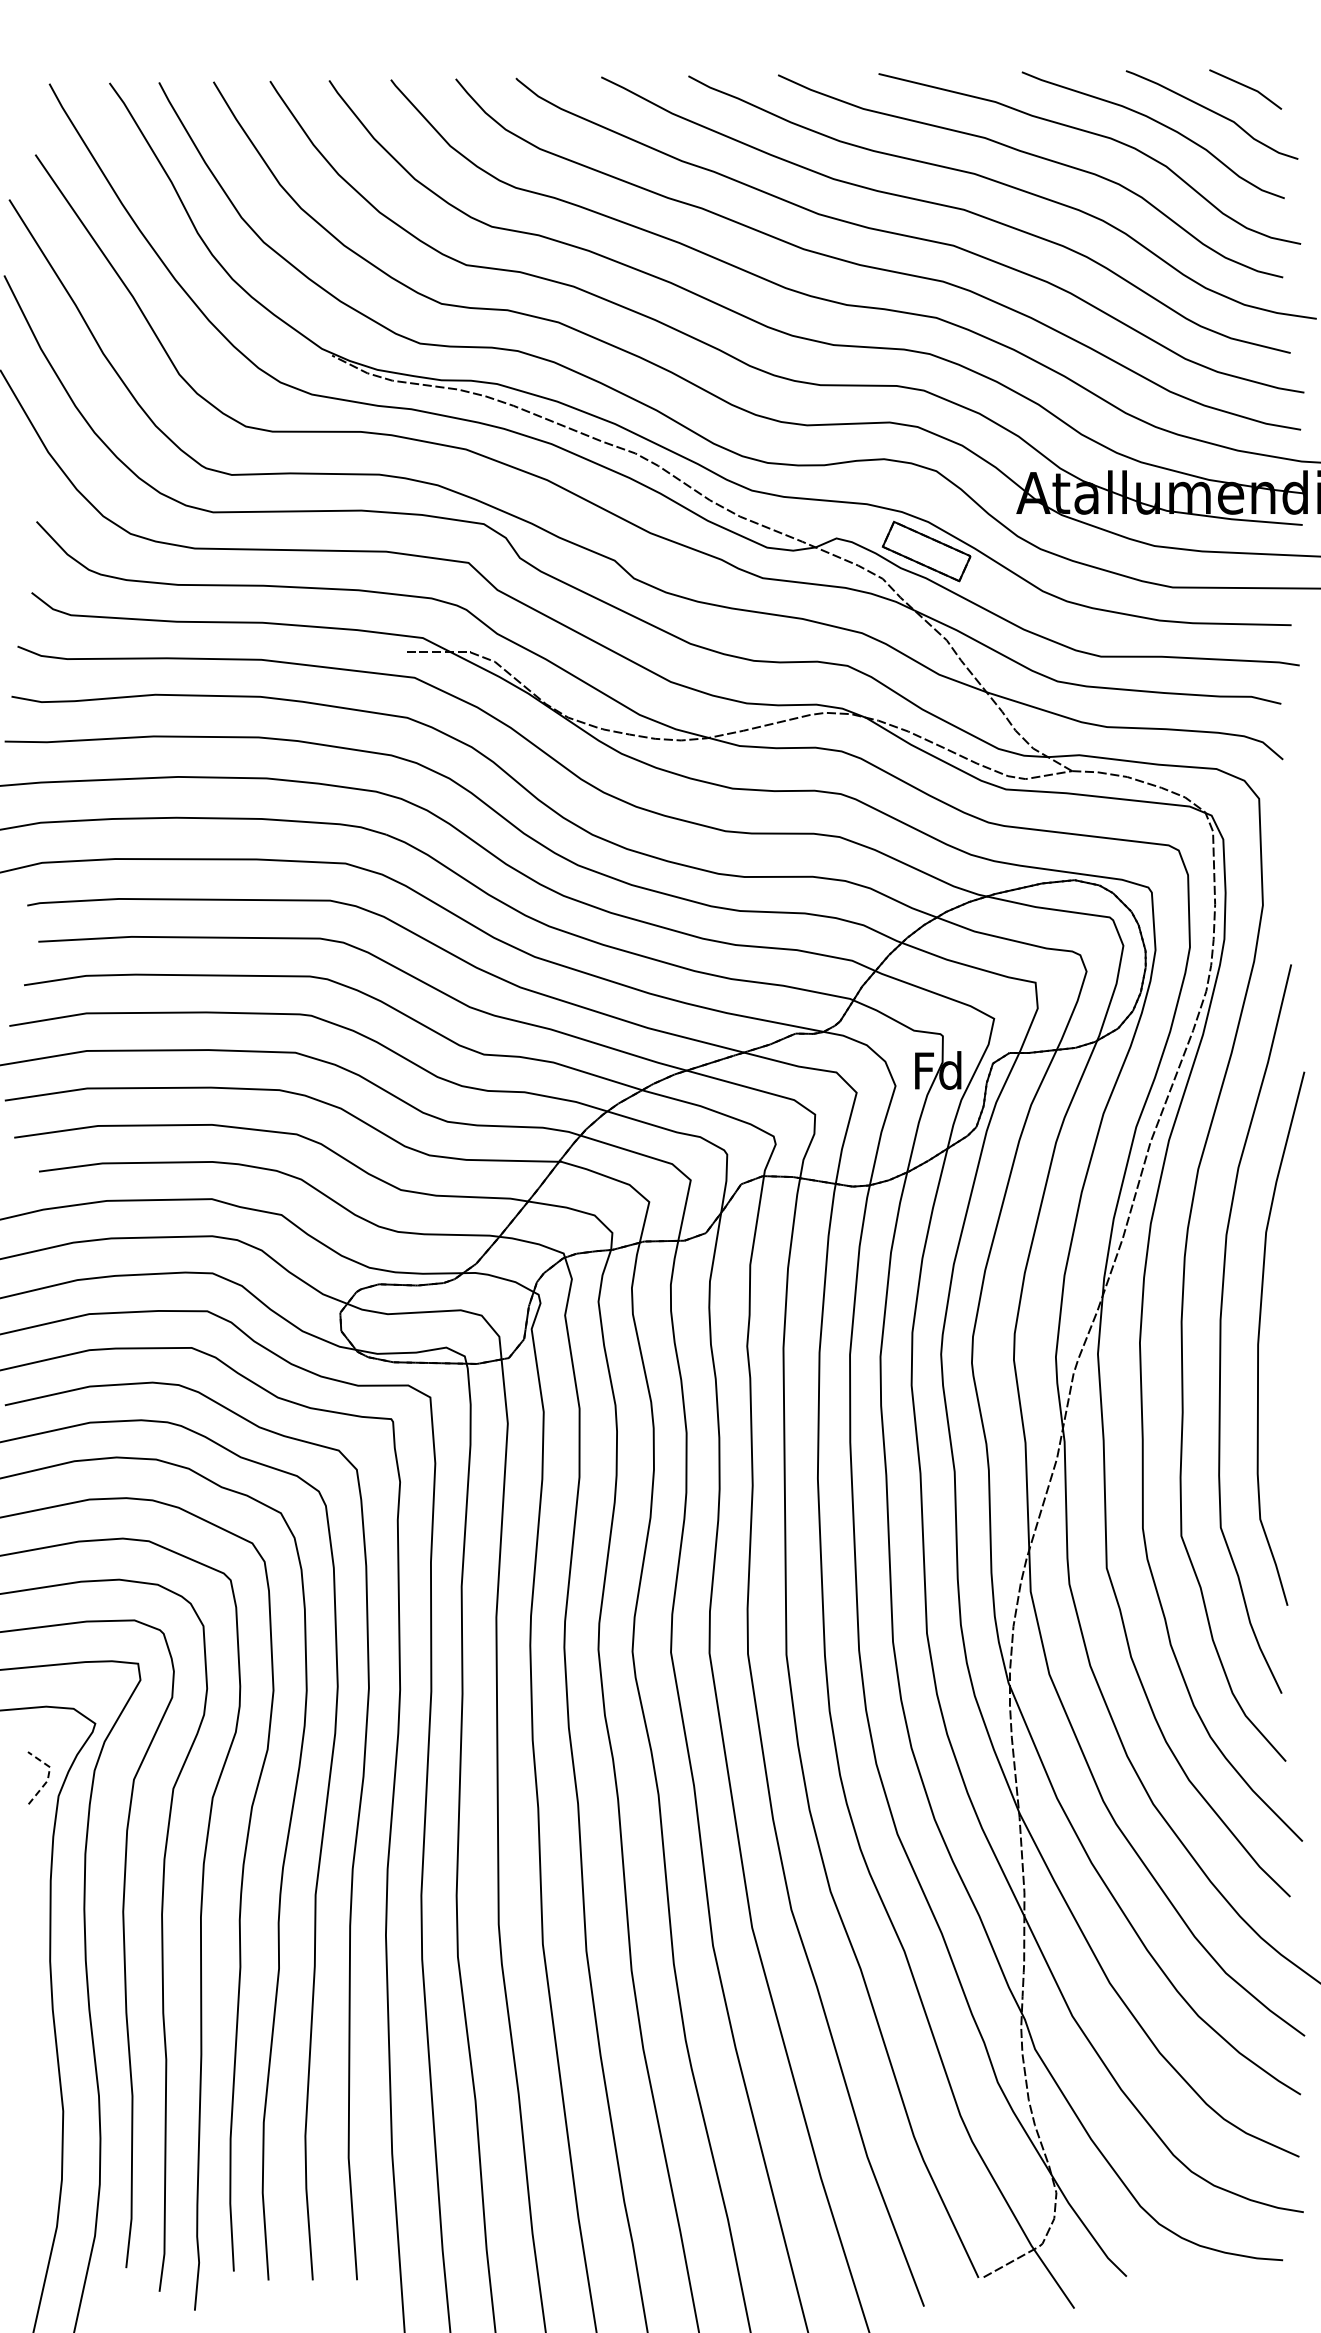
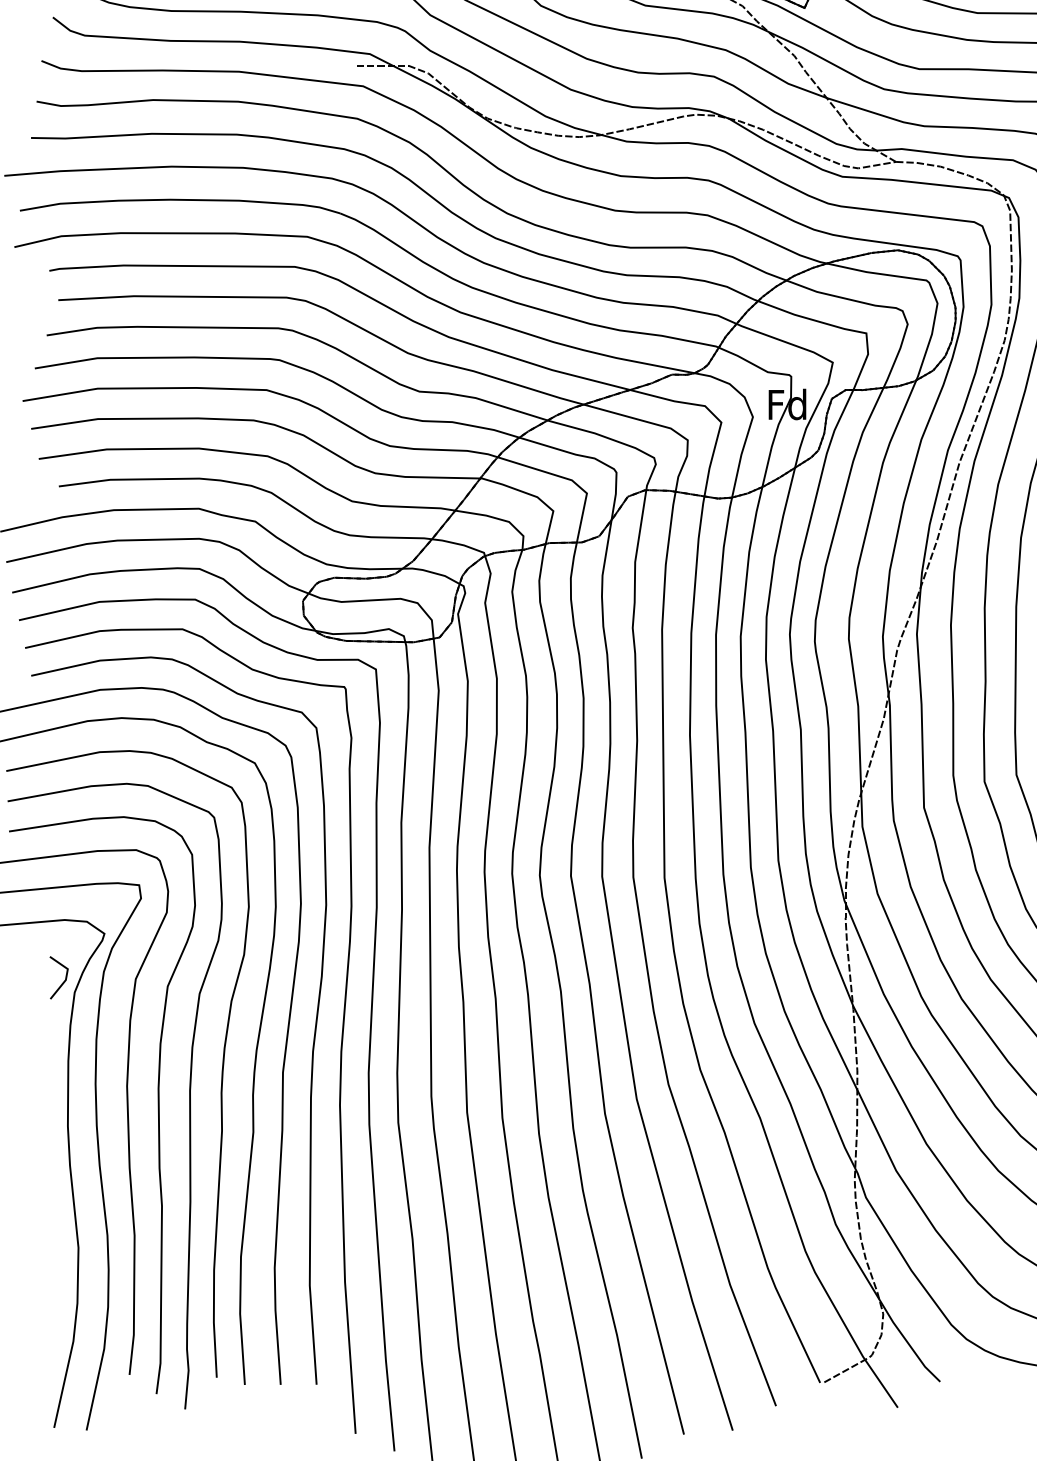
line: (48, 1775) -> (66, 975), dashed -> solid

